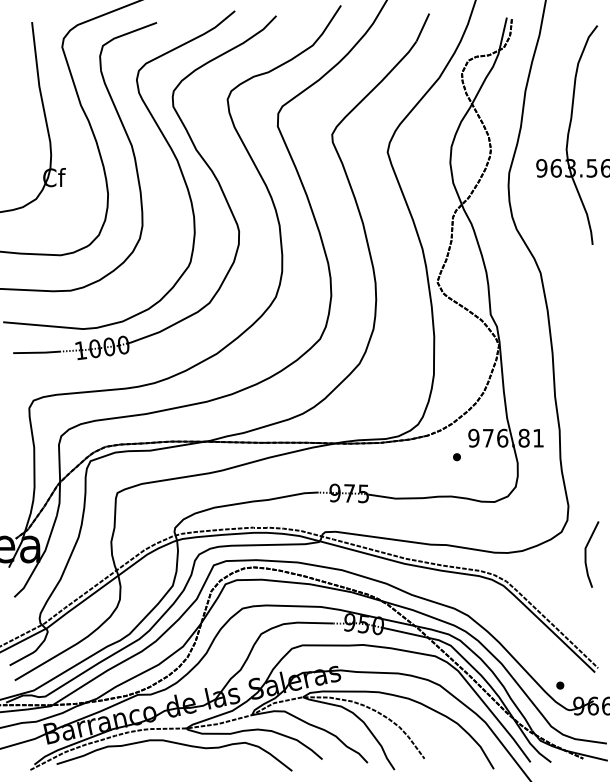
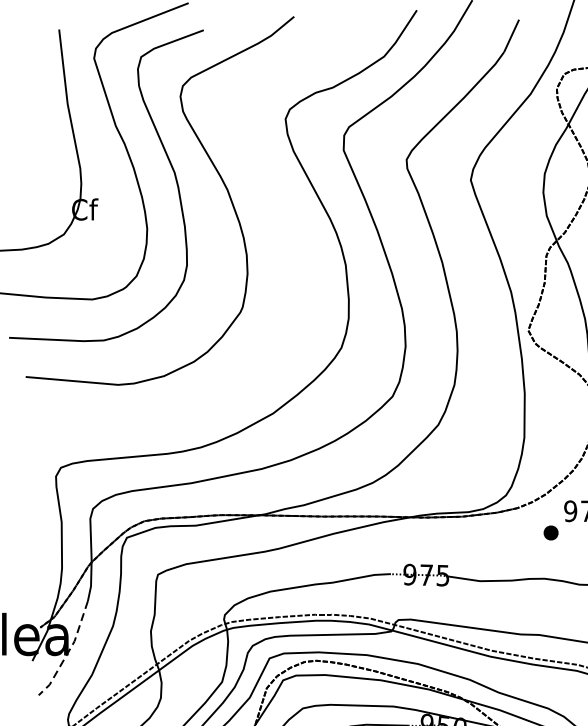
part: (197, 153) -> (250, 181), removed
part: (456, 457) -> (550, 533), size x1.6
line: (39, 560) -> (67, 652), solid -> dashed

